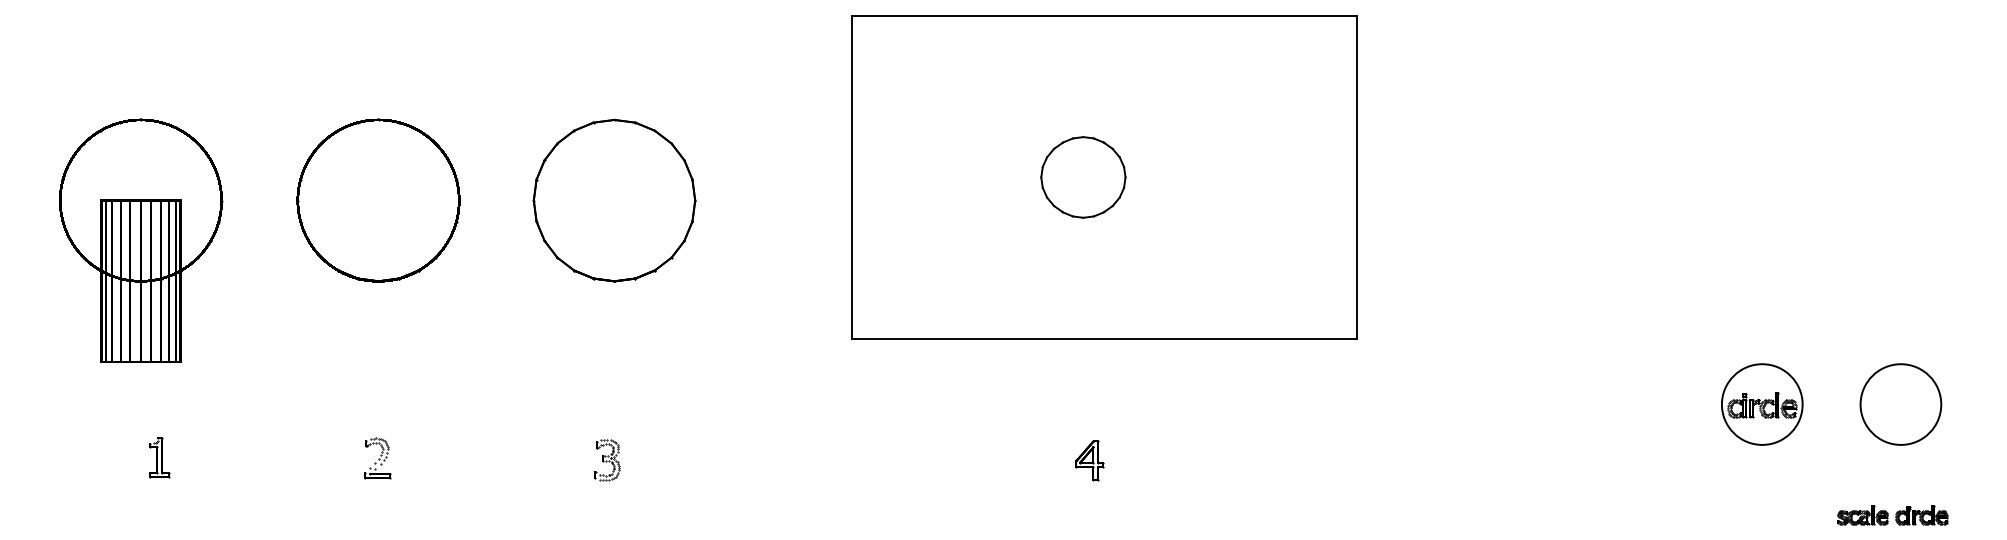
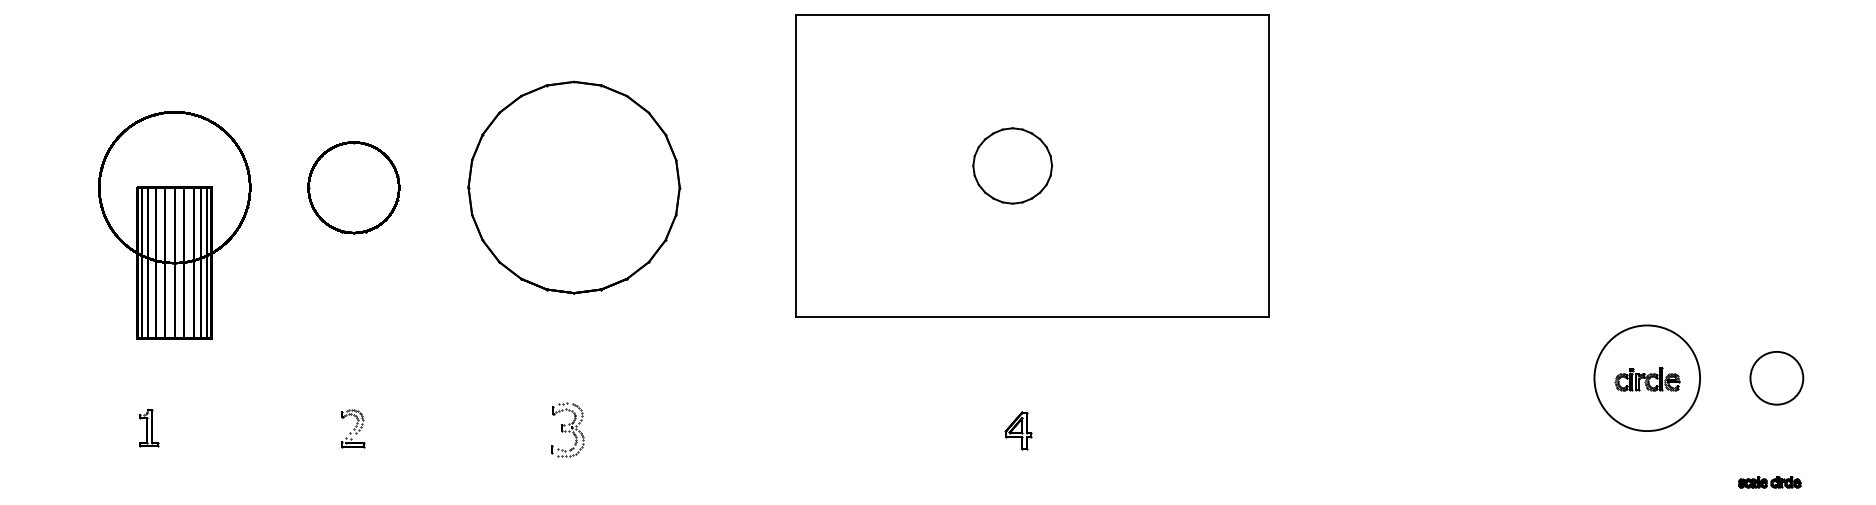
part: (378, 200) -> (353, 187), size x0.6
part: (614, 200) -> (574, 187), size x1.4
part: (140, 241) -> (174, 225), moved
circle: (1761, 404) -> (1646, 378), size x1.4
circle: (1900, 404) -> (1776, 378), size x0.7
part: (608, 460) -> (568, 430), size x1.4
part: (1893, 514) -> (1769, 481), size x0.6

